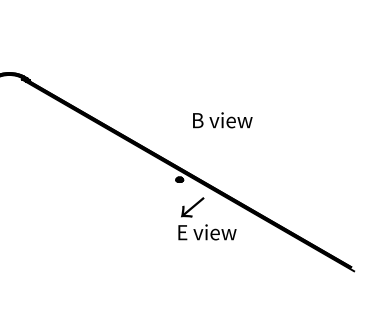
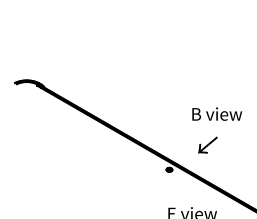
text: (222, 120) -> (216, 114), moved
text: (192, 207) -> (207, 145), moved

